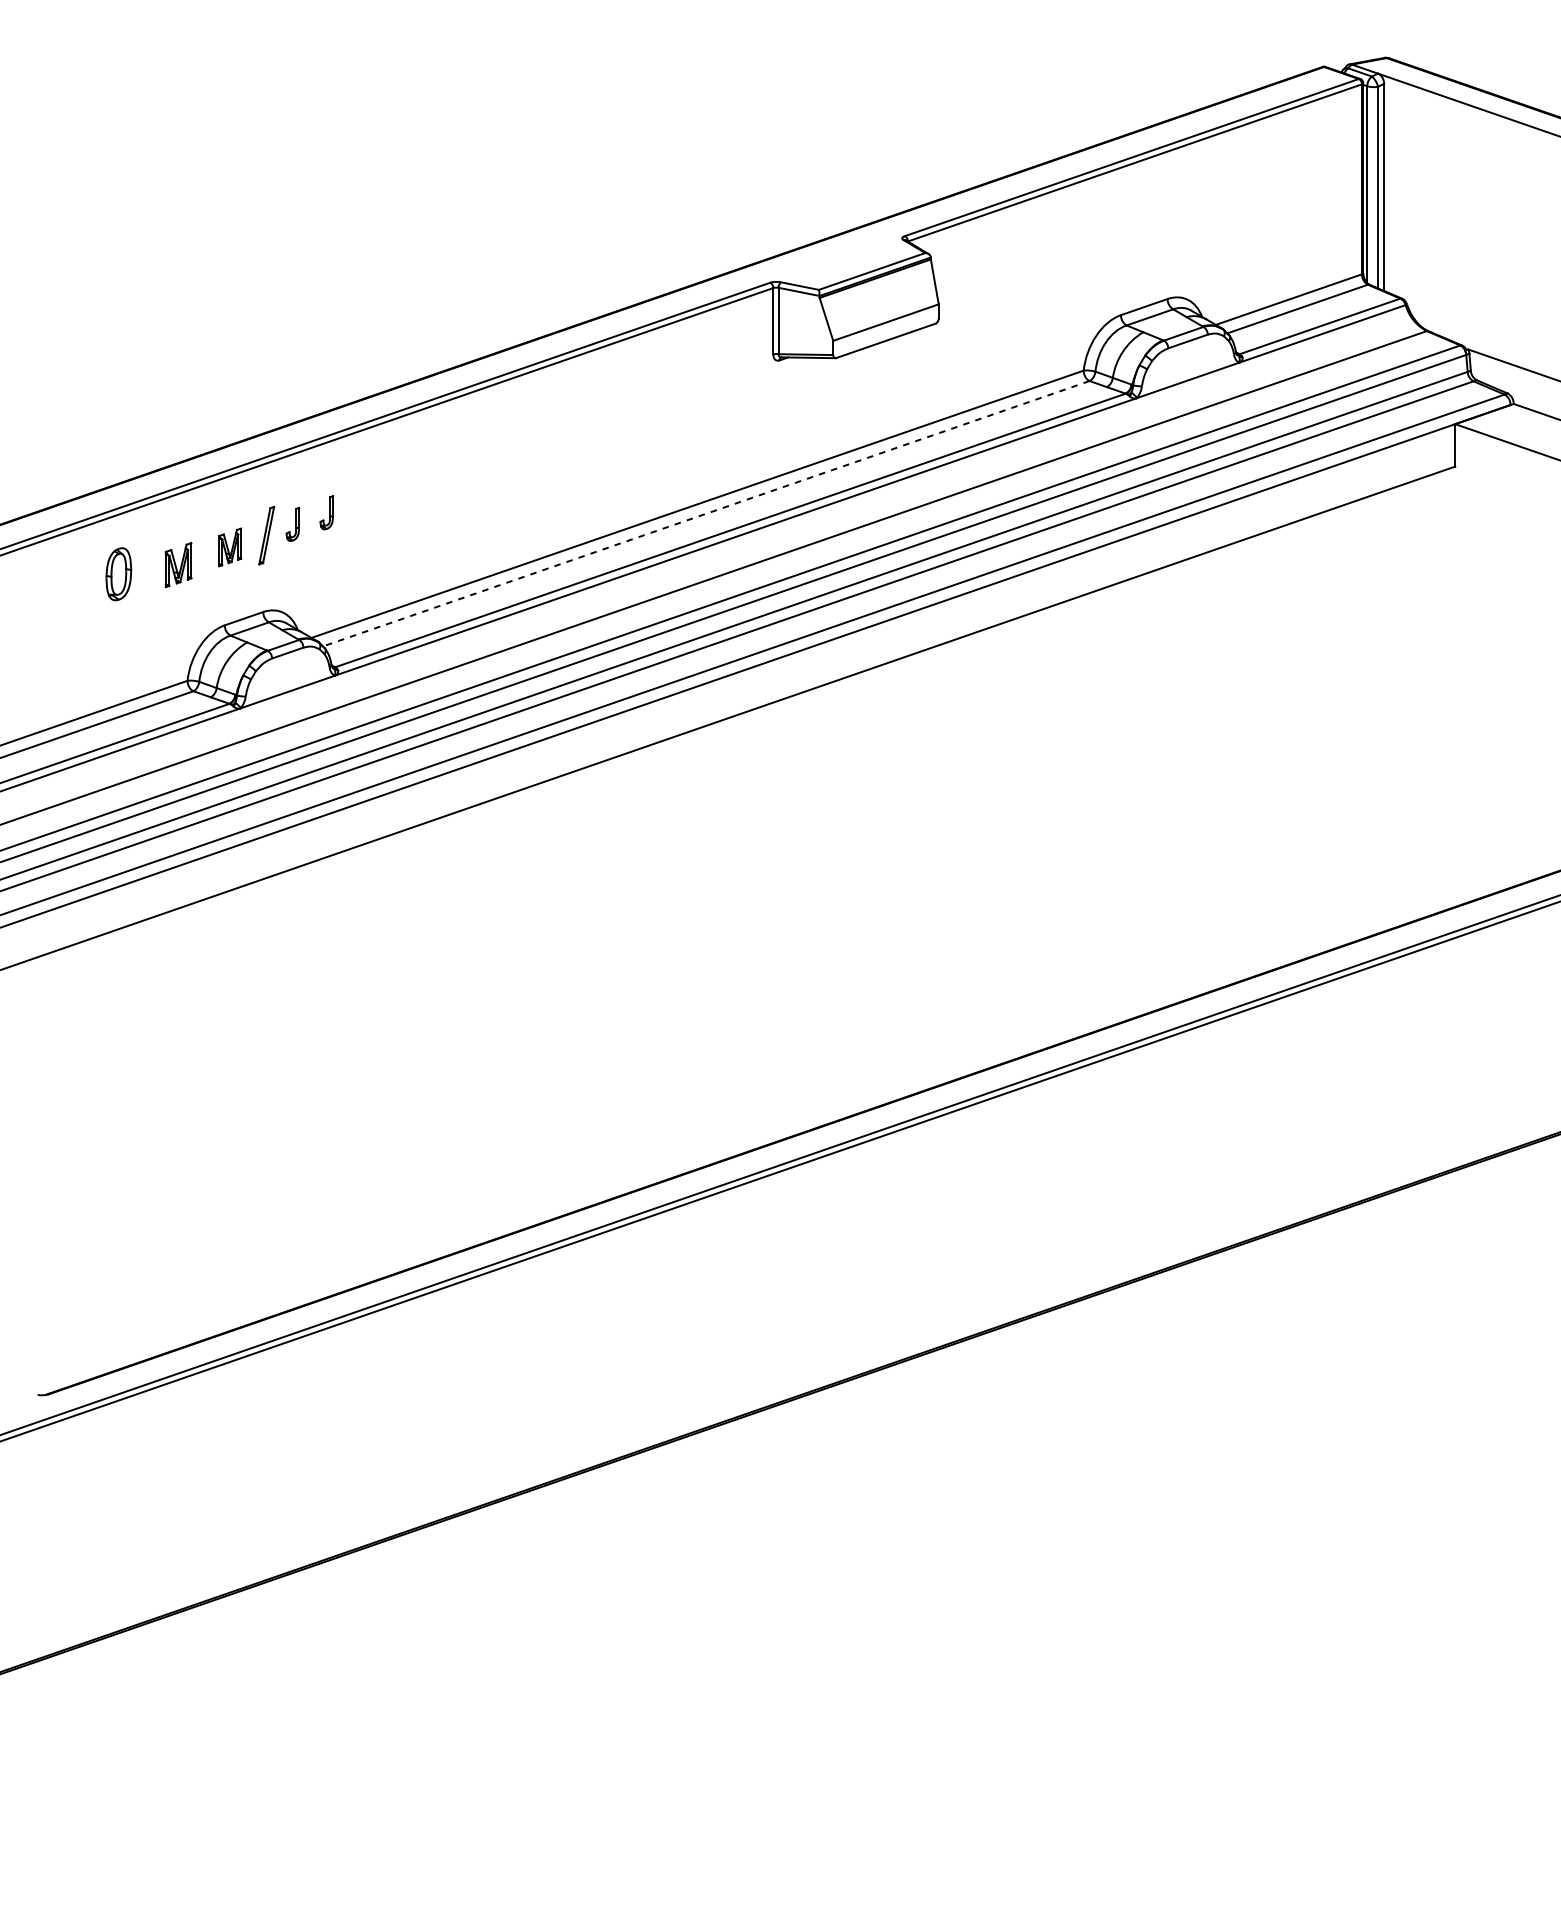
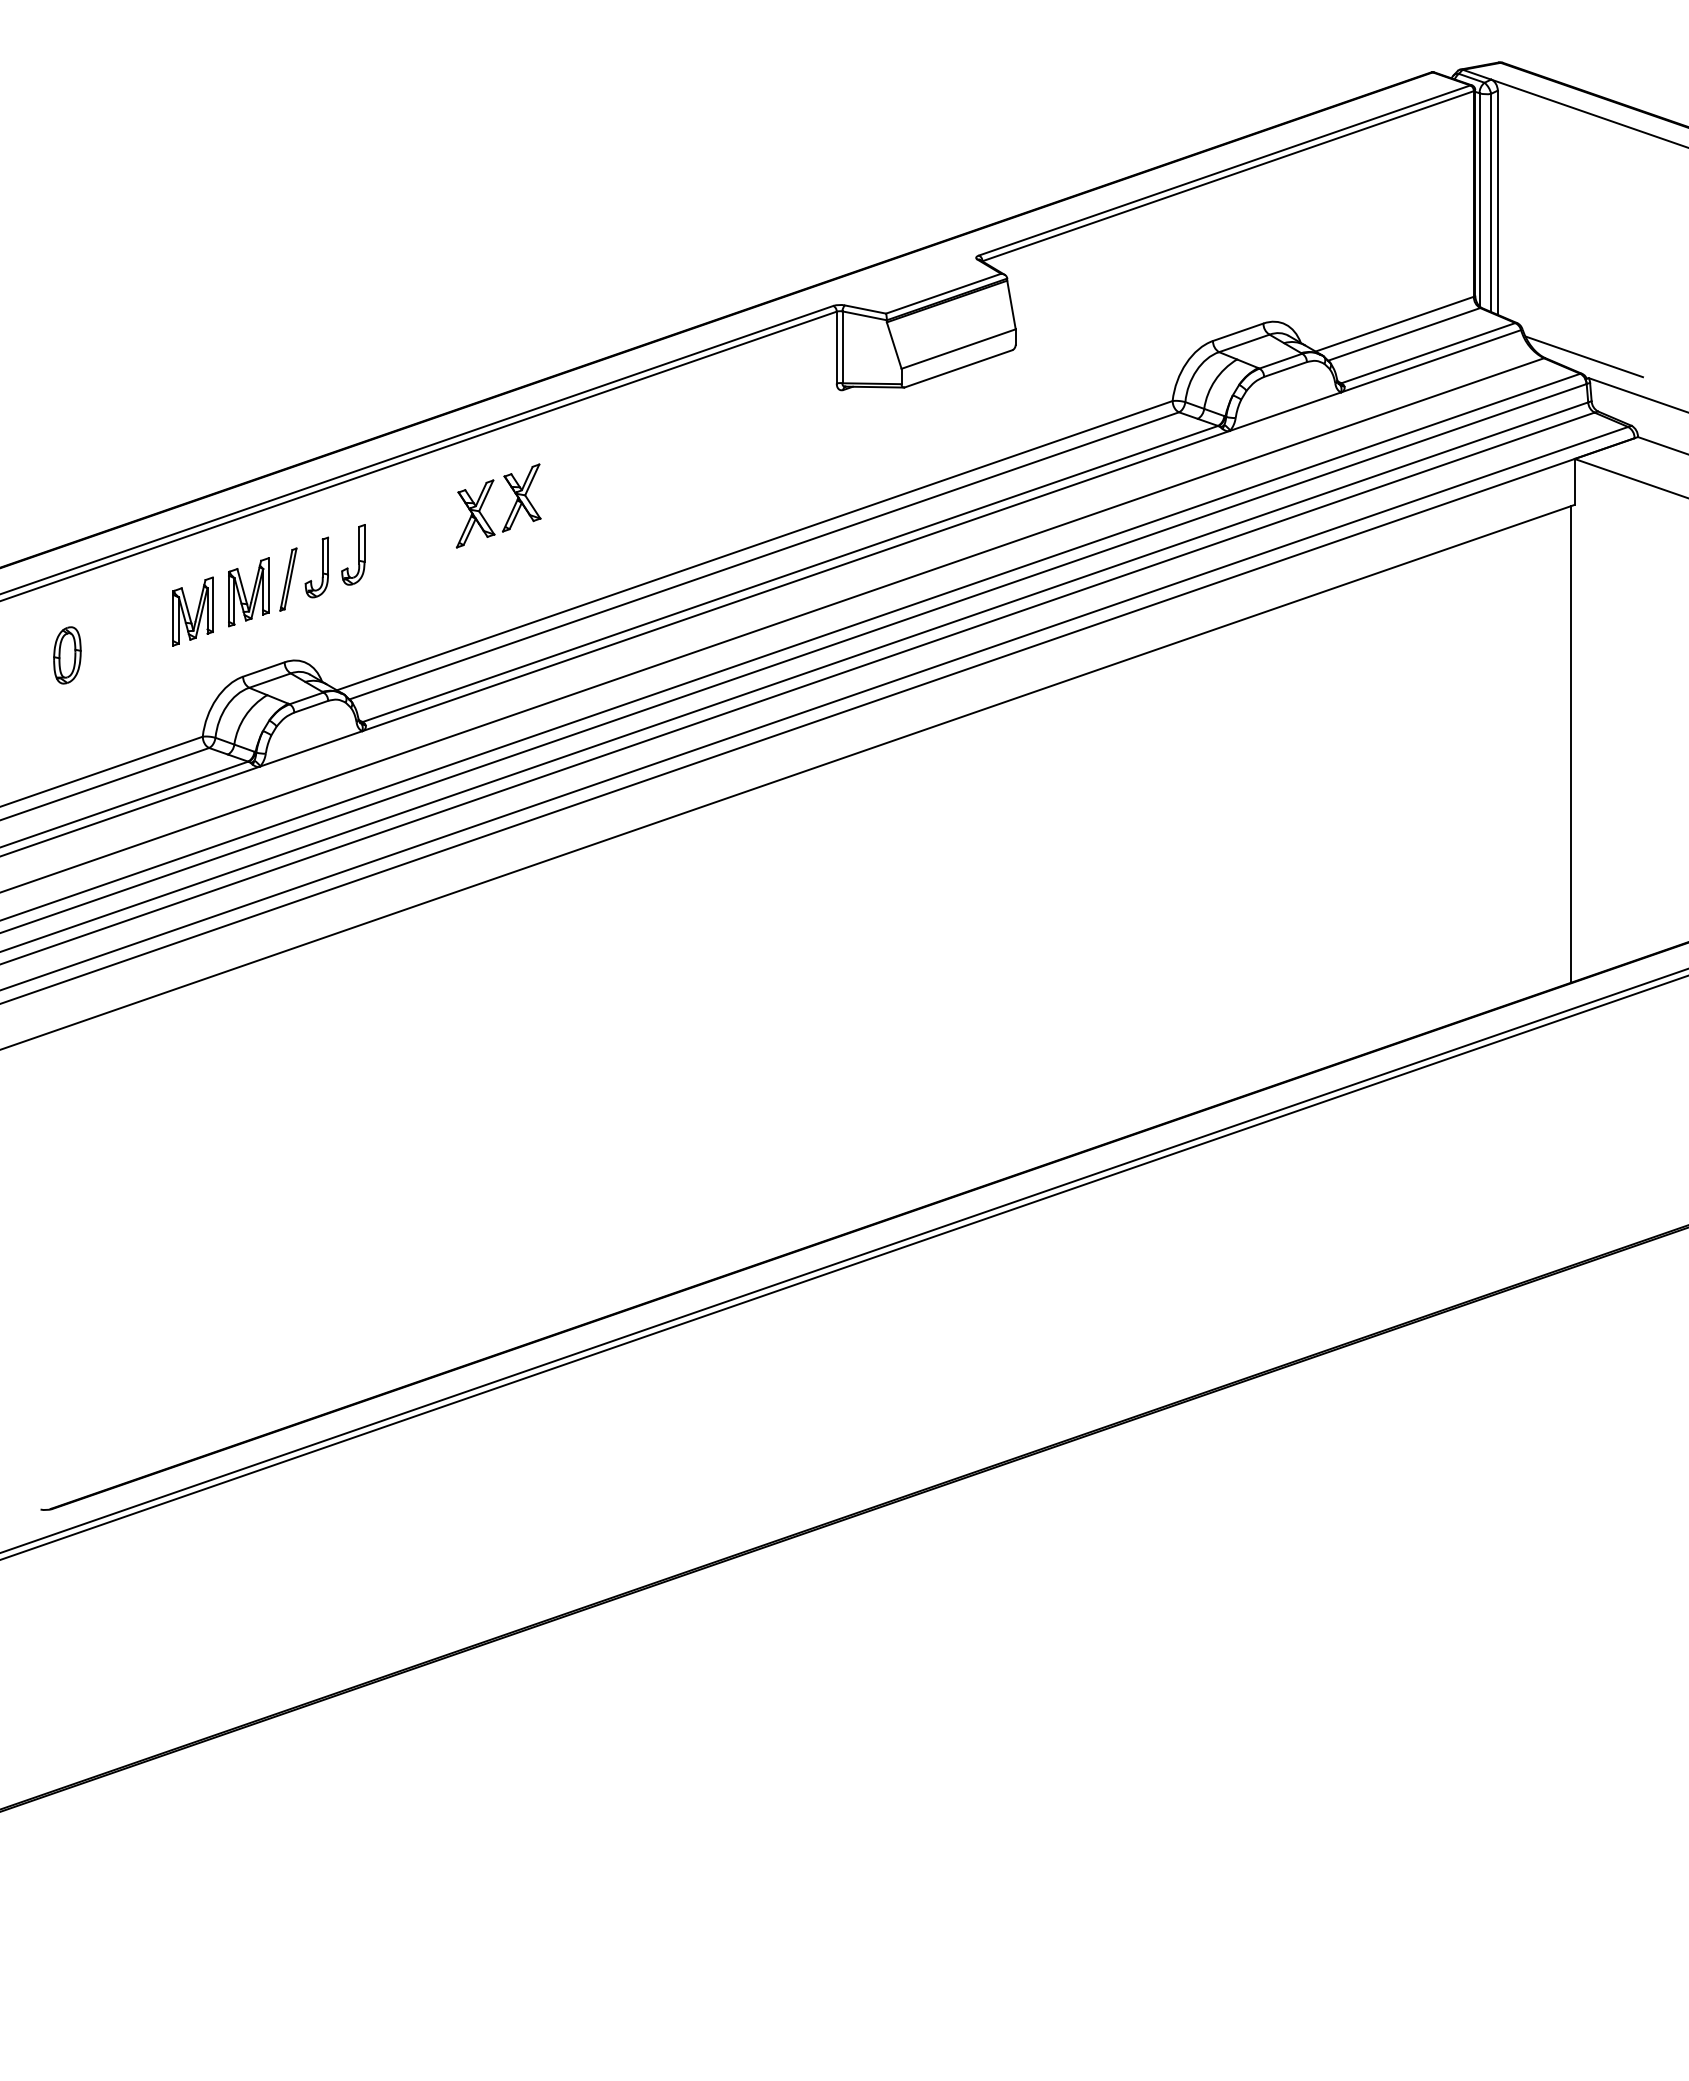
line: (1464, 329) -> (1584, 356), added
part: (471, 473) -> (510, 512), added
part: (326, 512) -> (353, 554), size x1.67
line: (705, 514) -> (763, 556), dashed -> solid
part: (292, 524) -> (316, 567), size x1.67
part: (229, 547) -> (248, 592), size x1.67
part: (178, 565) -> (192, 611), size x1.43
part: (118, 574) -> (67, 655), moved
line: (1452, 687) -> (1571, 744), added

